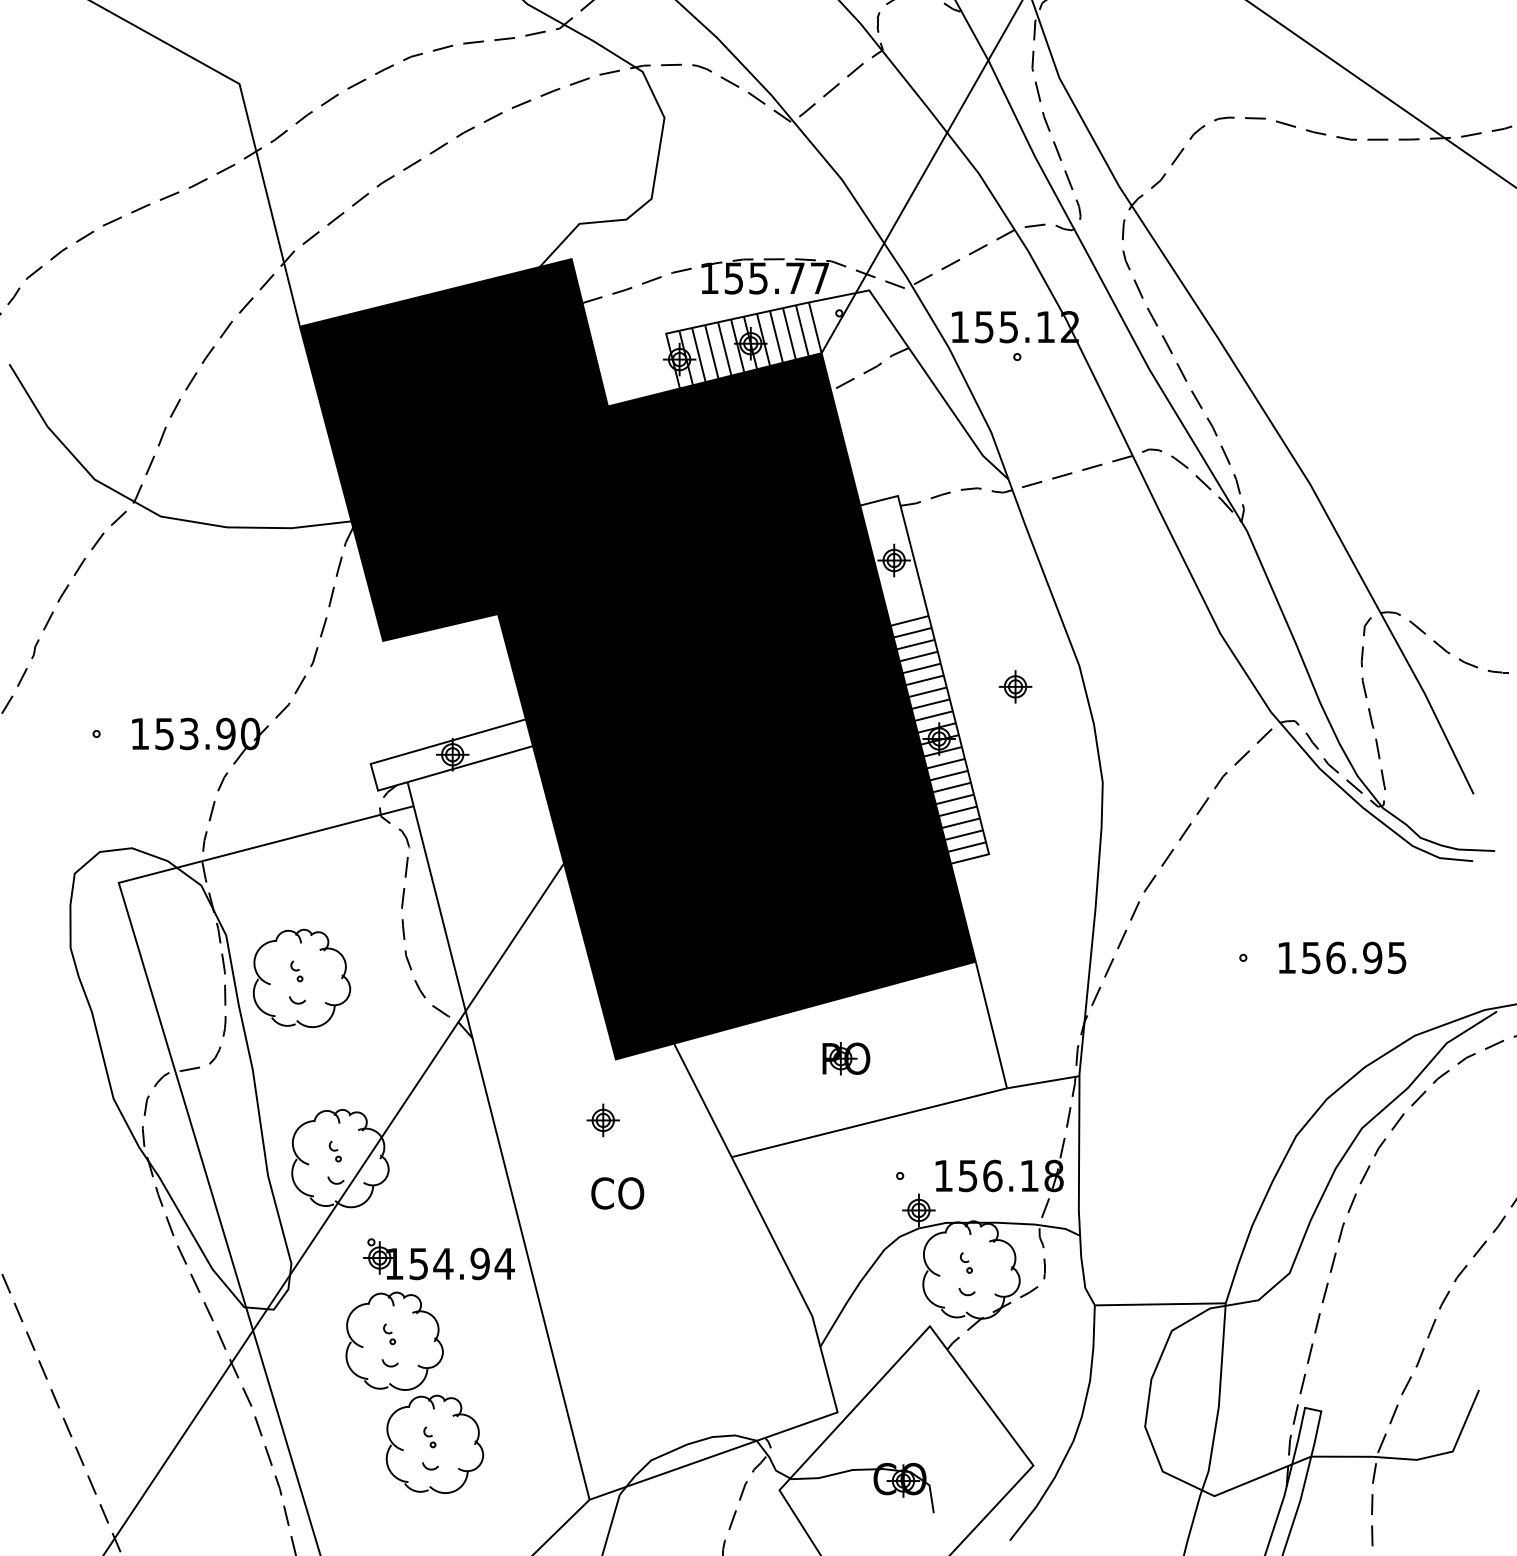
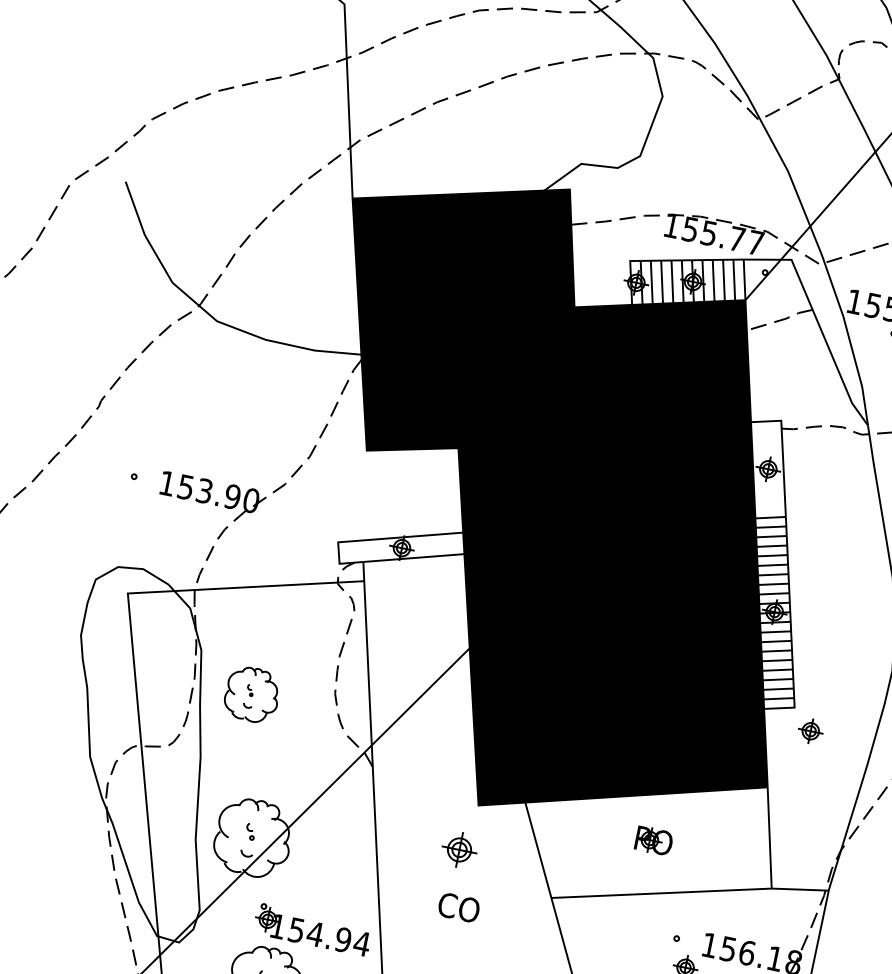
part: (1015, 686) -> (810, 730), moved
part: (301, 977) -> (252, 694), size x0.7
part: (602, 1120) -> (458, 849), size x1.4

